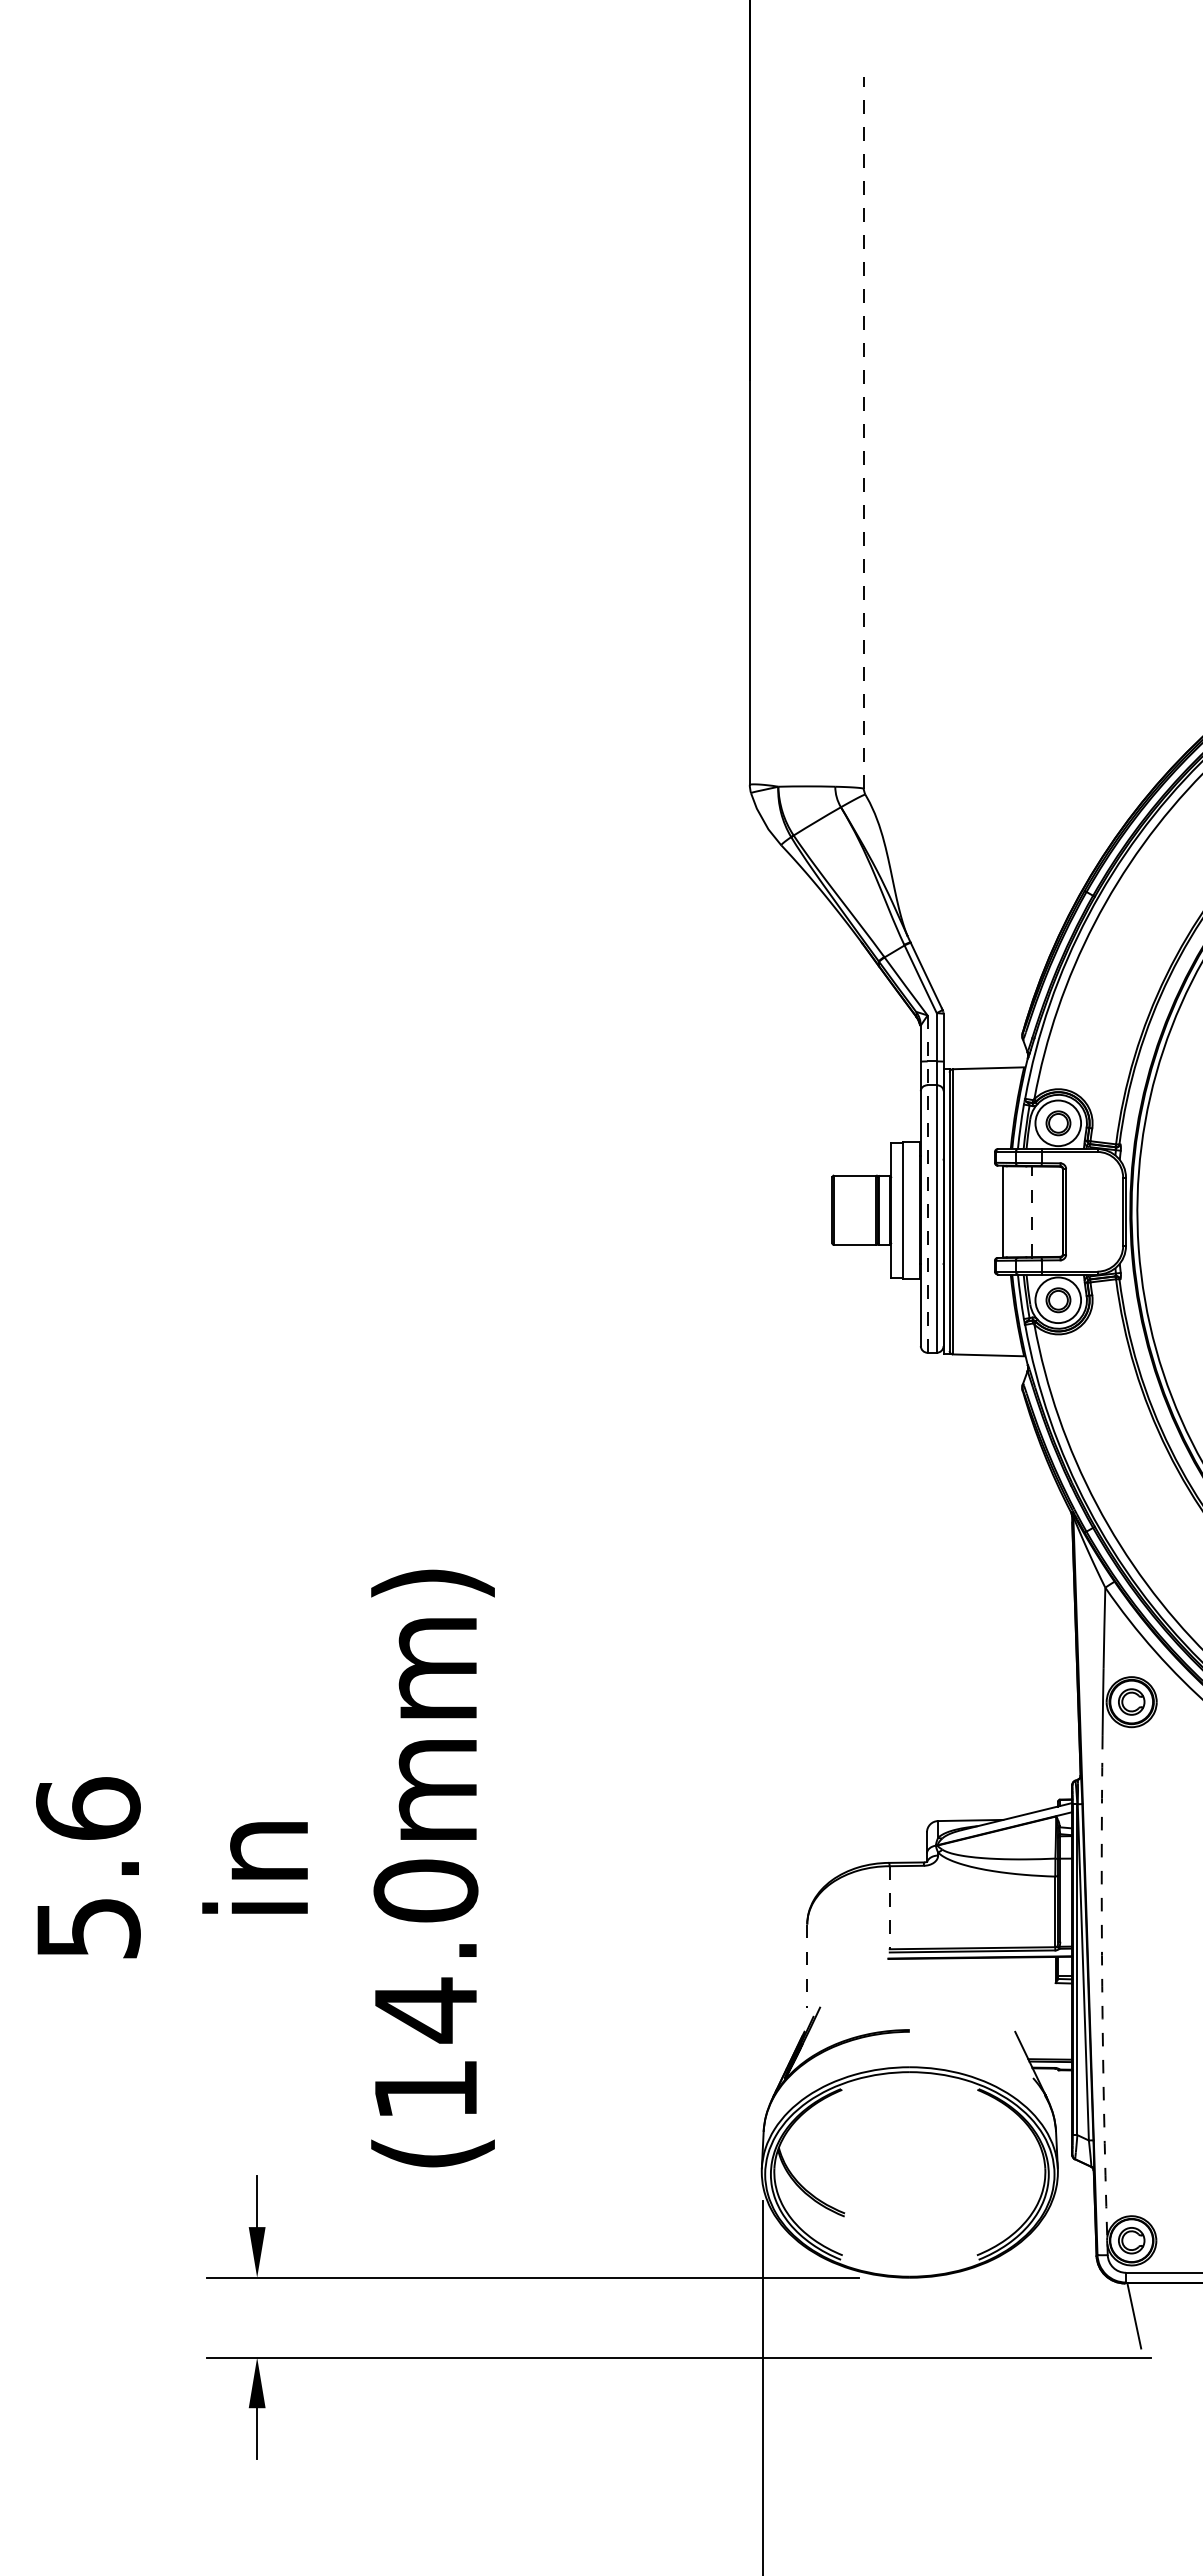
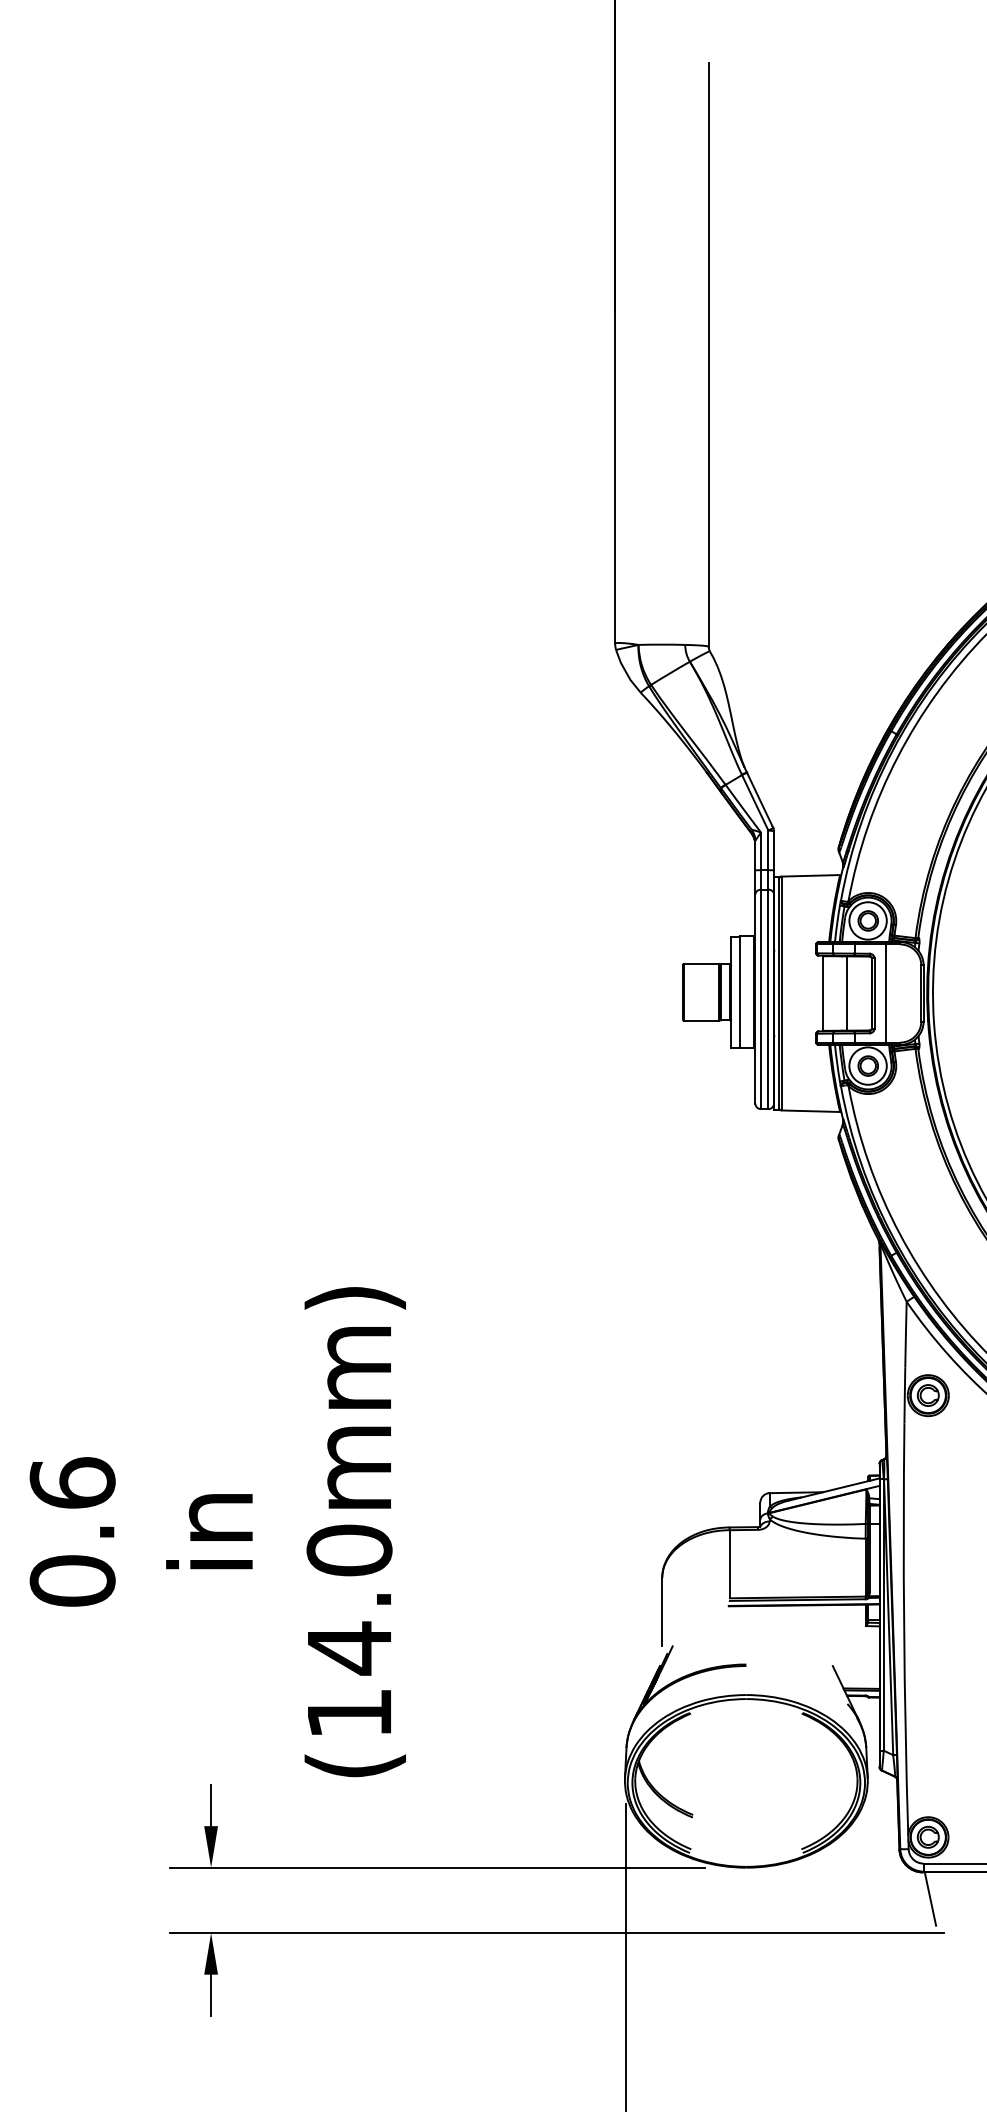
line: (863, 432) -> (708, 354), dashed -> solid
line: (927, 1184) -> (760, 971), dashed -> solid
line: (1031, 1211) -> (846, 993), dashed -> solid
line: (1080, 1211) -> (886, 993), added
line: (889, 1907) -> (729, 1564), dashed -> solid
text: (88, 1927) -> (72, 1580), 5.6 -> 0.6
line: (807, 1966) -> (662, 1612), dashed -> solid
arc: (1102, 1986) -> (904, 1628), dashed -> solid

